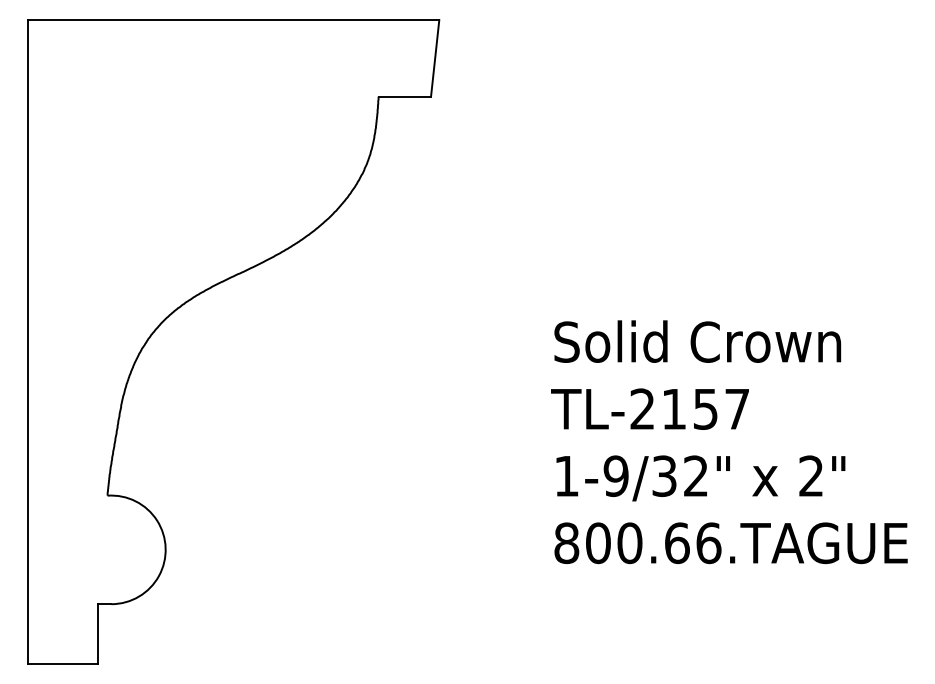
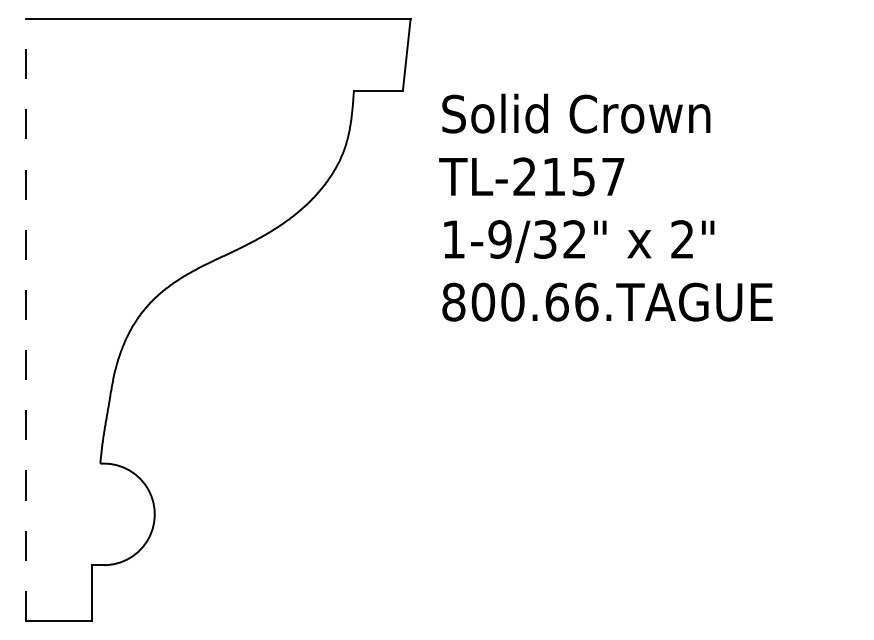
line: (28, 341) -> (26, 319), solid -> dashed
text: (728, 441) -> (605, 207), moved

